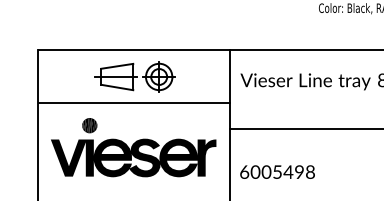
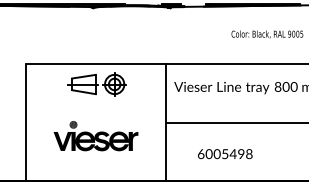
line: (134, 102) -> (96, 103), removed
part: (132, 146) -> (95, 135), size x0.7
text: (277, 172) -> (225, 154), moved

